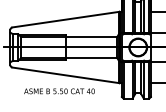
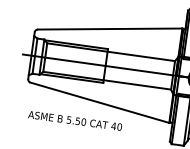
text: (59, 91) -> (75, 121), moved

